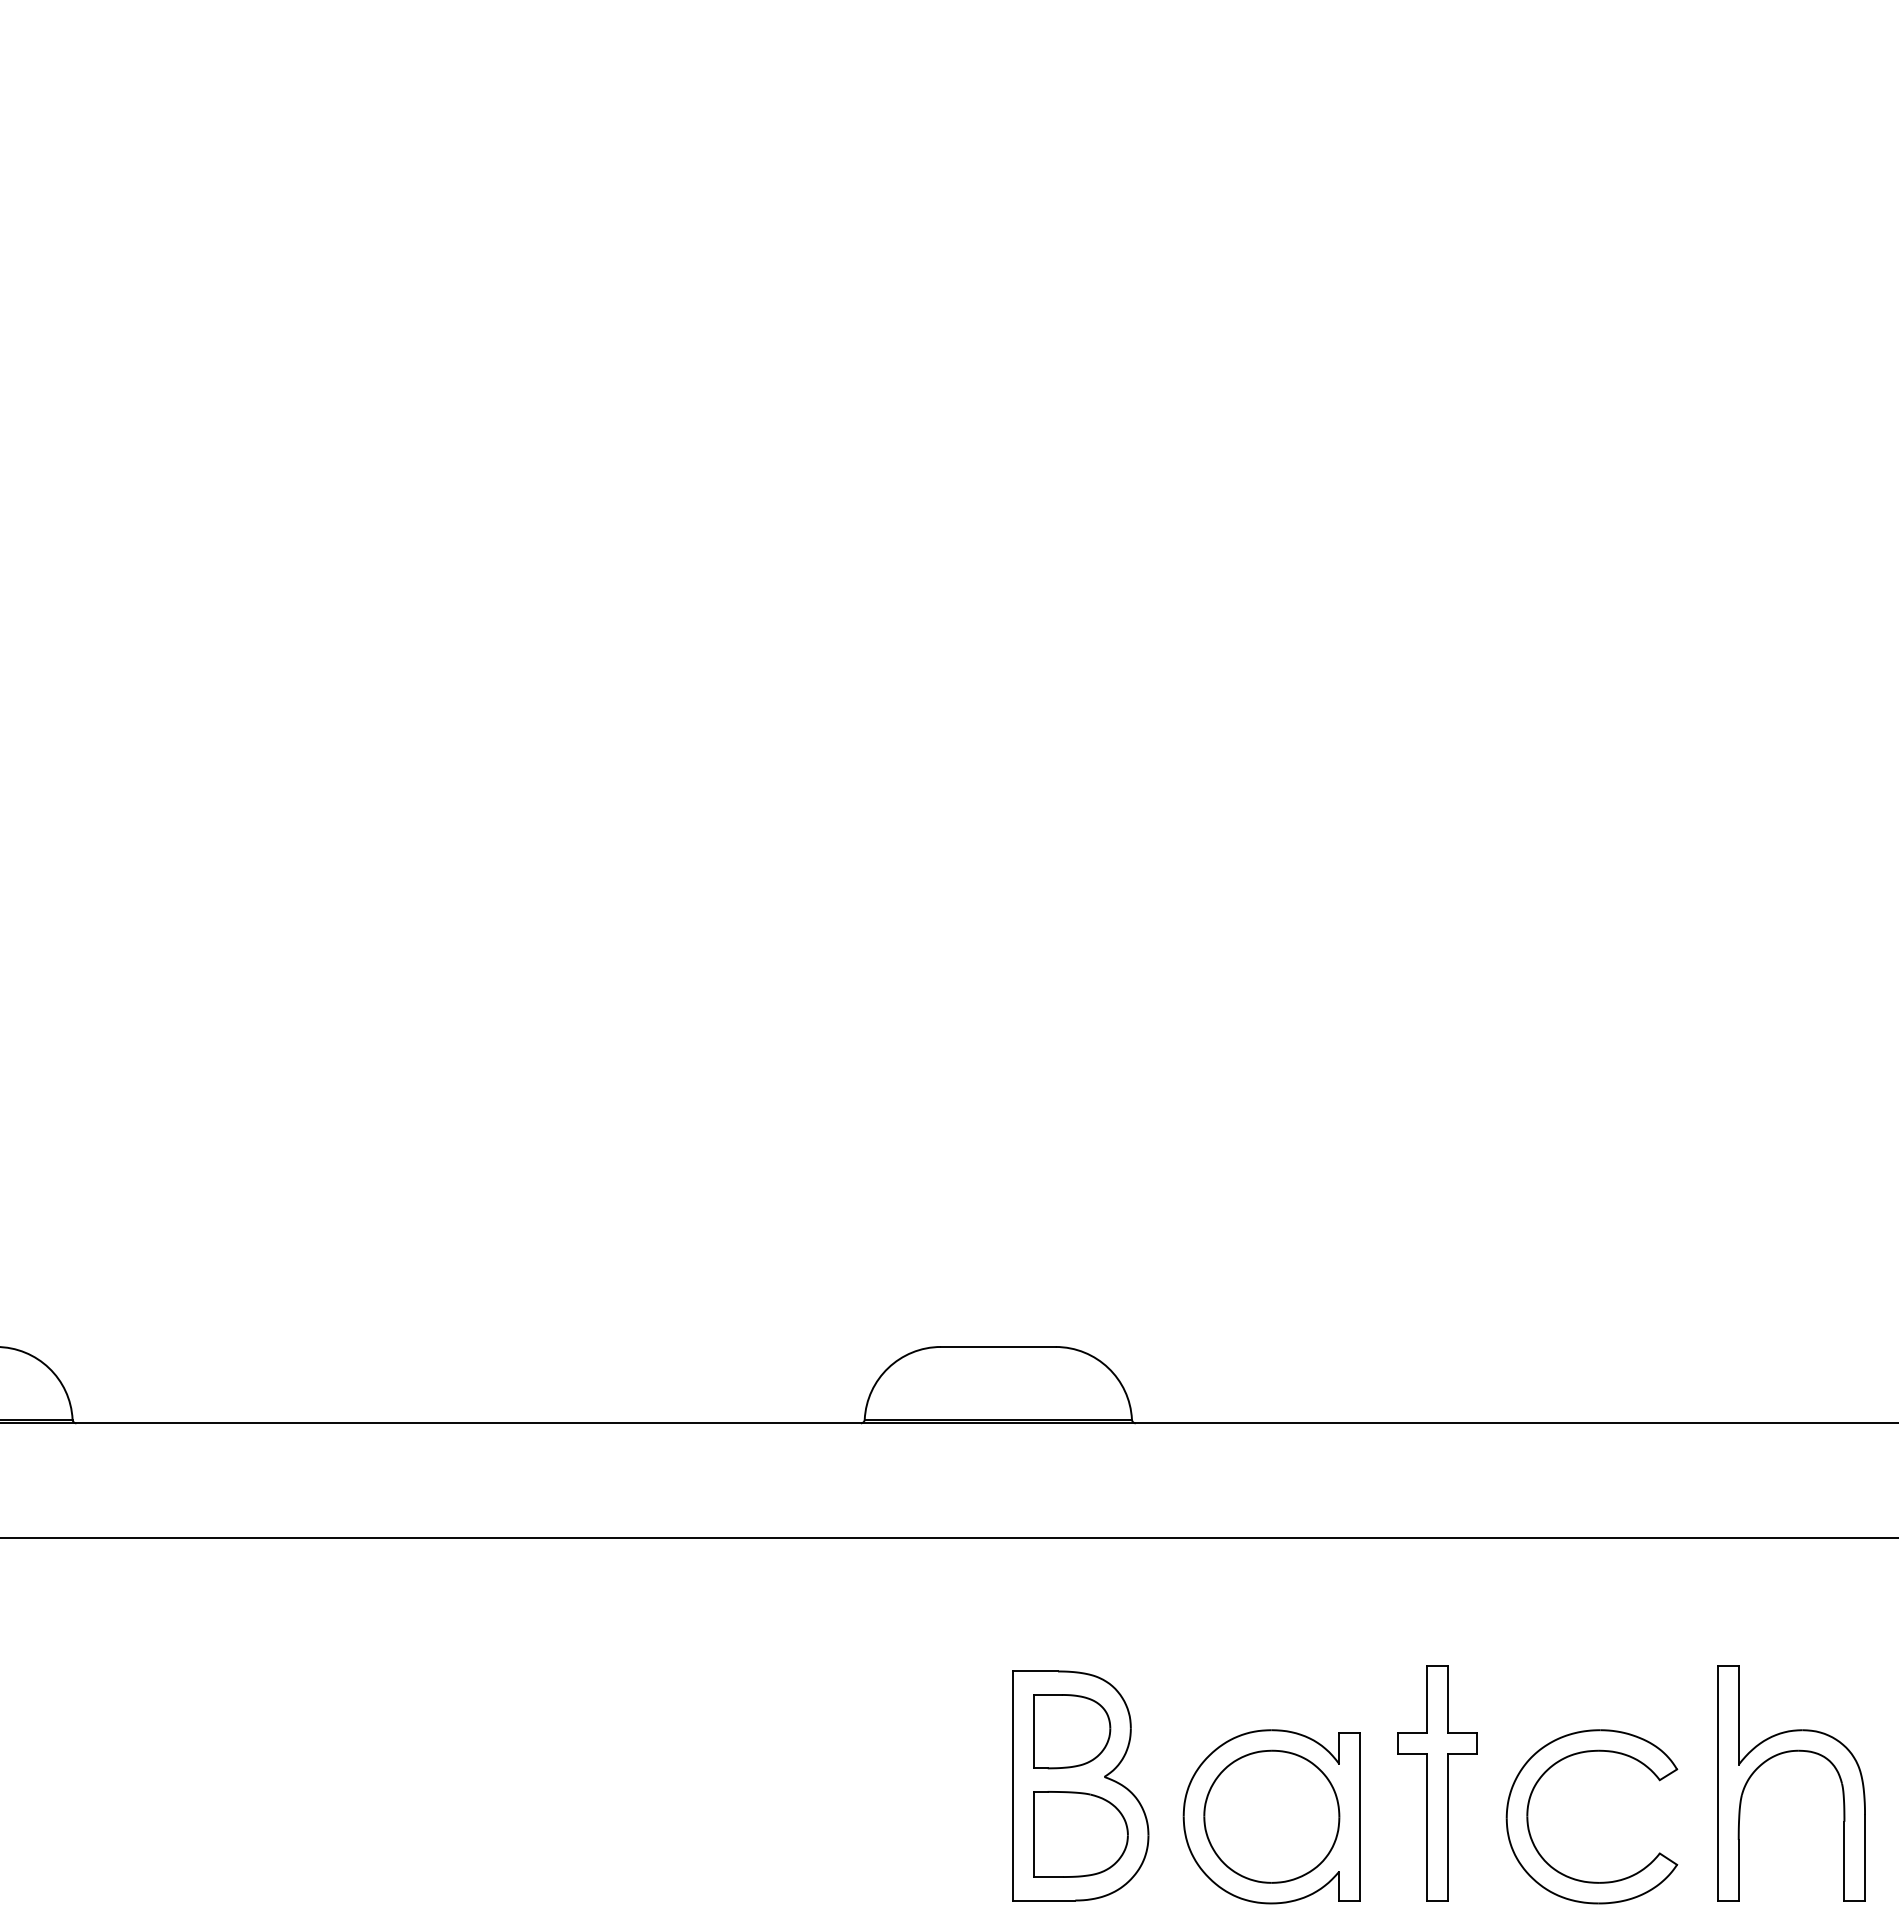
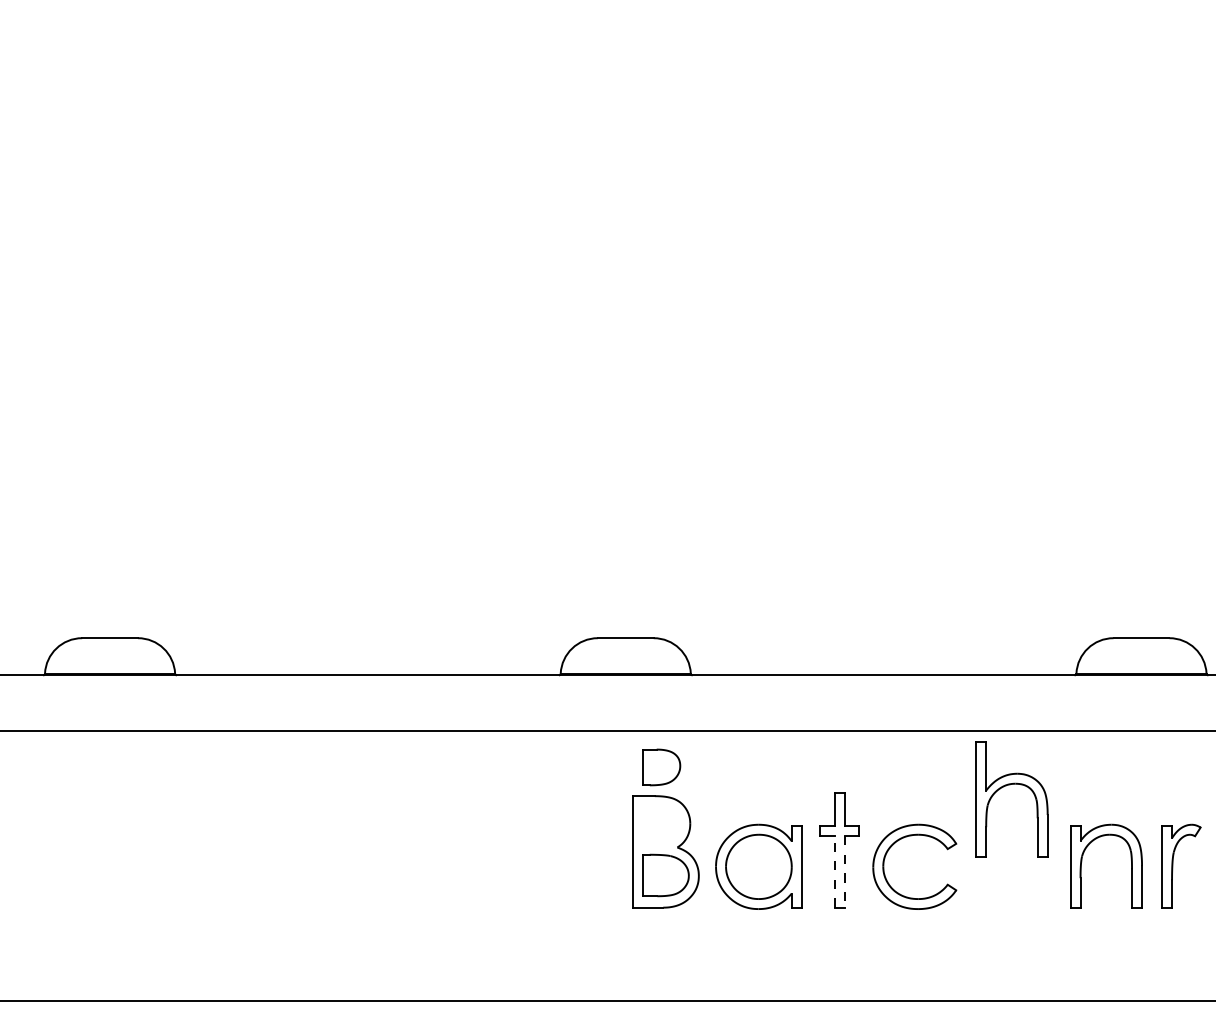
part: (1071, 1731) -> (661, 767), moved
part: (1780, 1756) -> (1006, 786), moved
line: (1427, 1826) -> (834, 871), solid -> dashed
line: (1447, 1826) -> (844, 871), solid -> dashed

